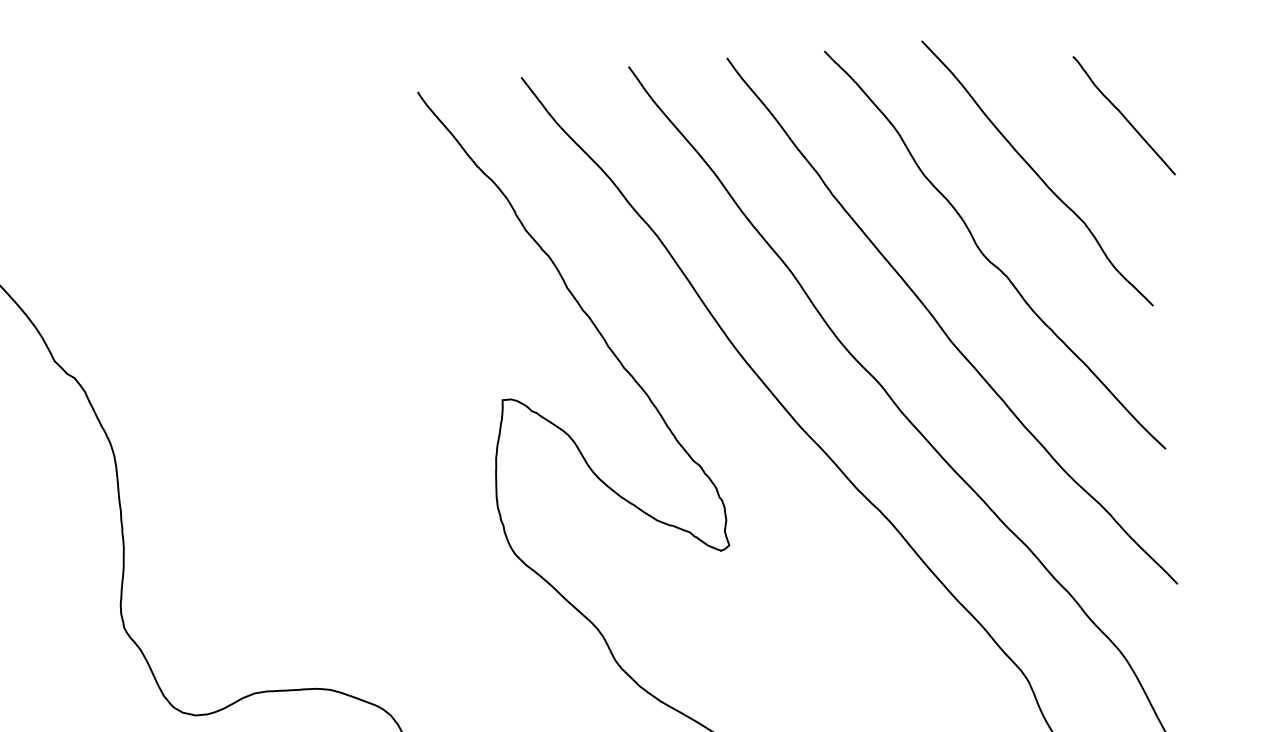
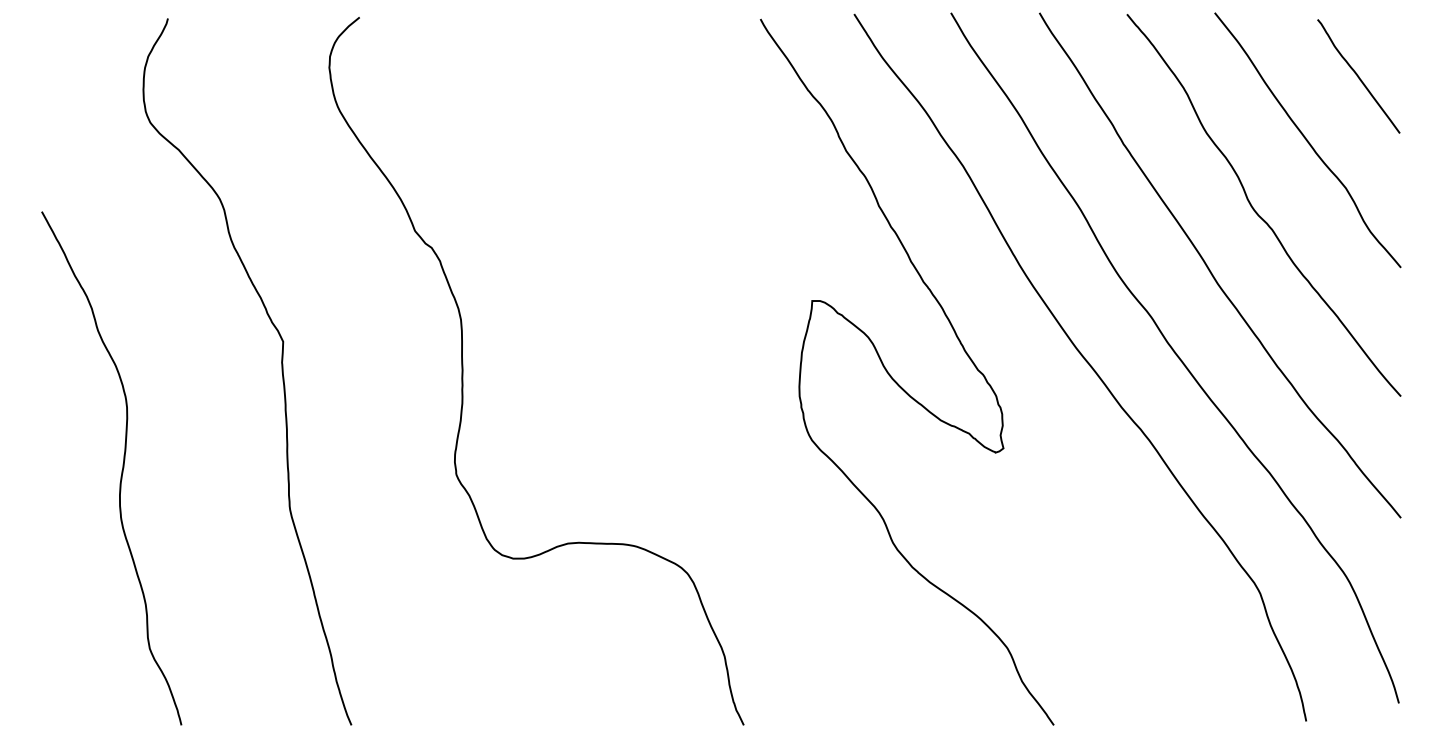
curve: (1123, 115) -> (1358, 76), moved

